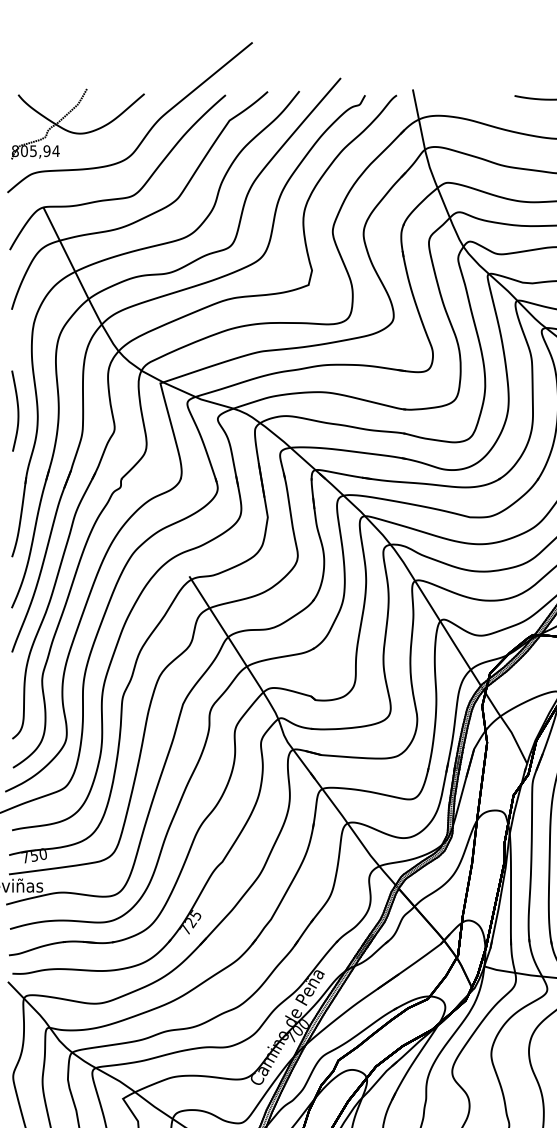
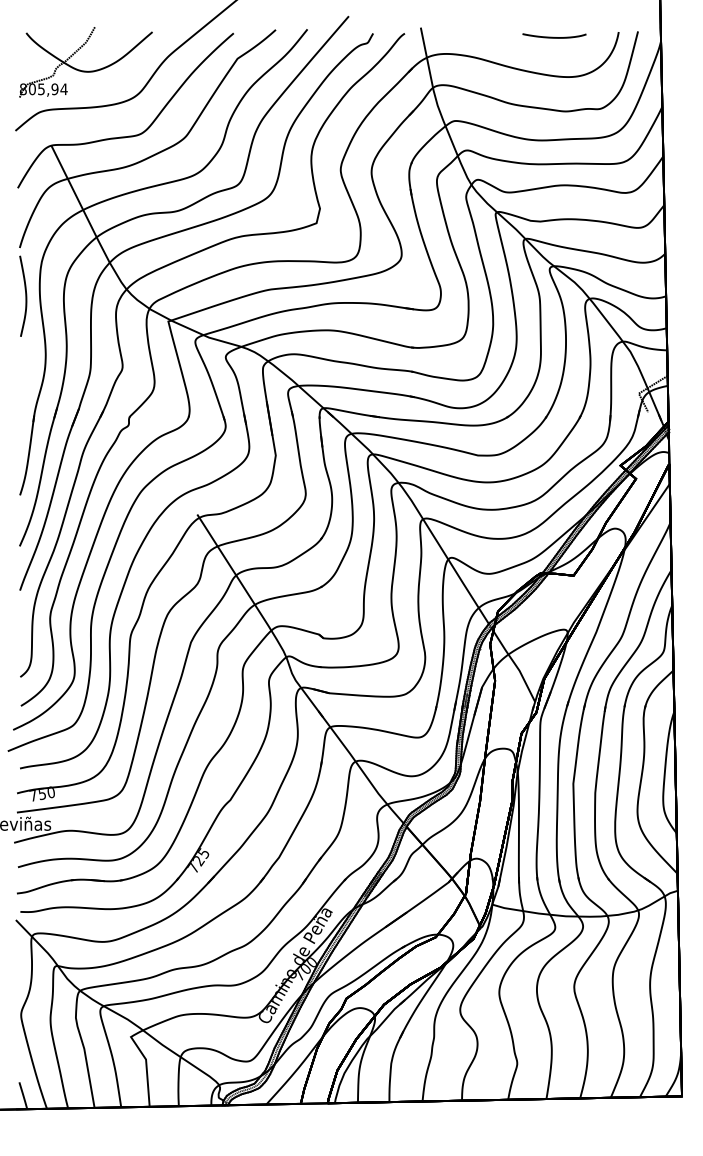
curve: (17, 410) -> (25, 295), moved

